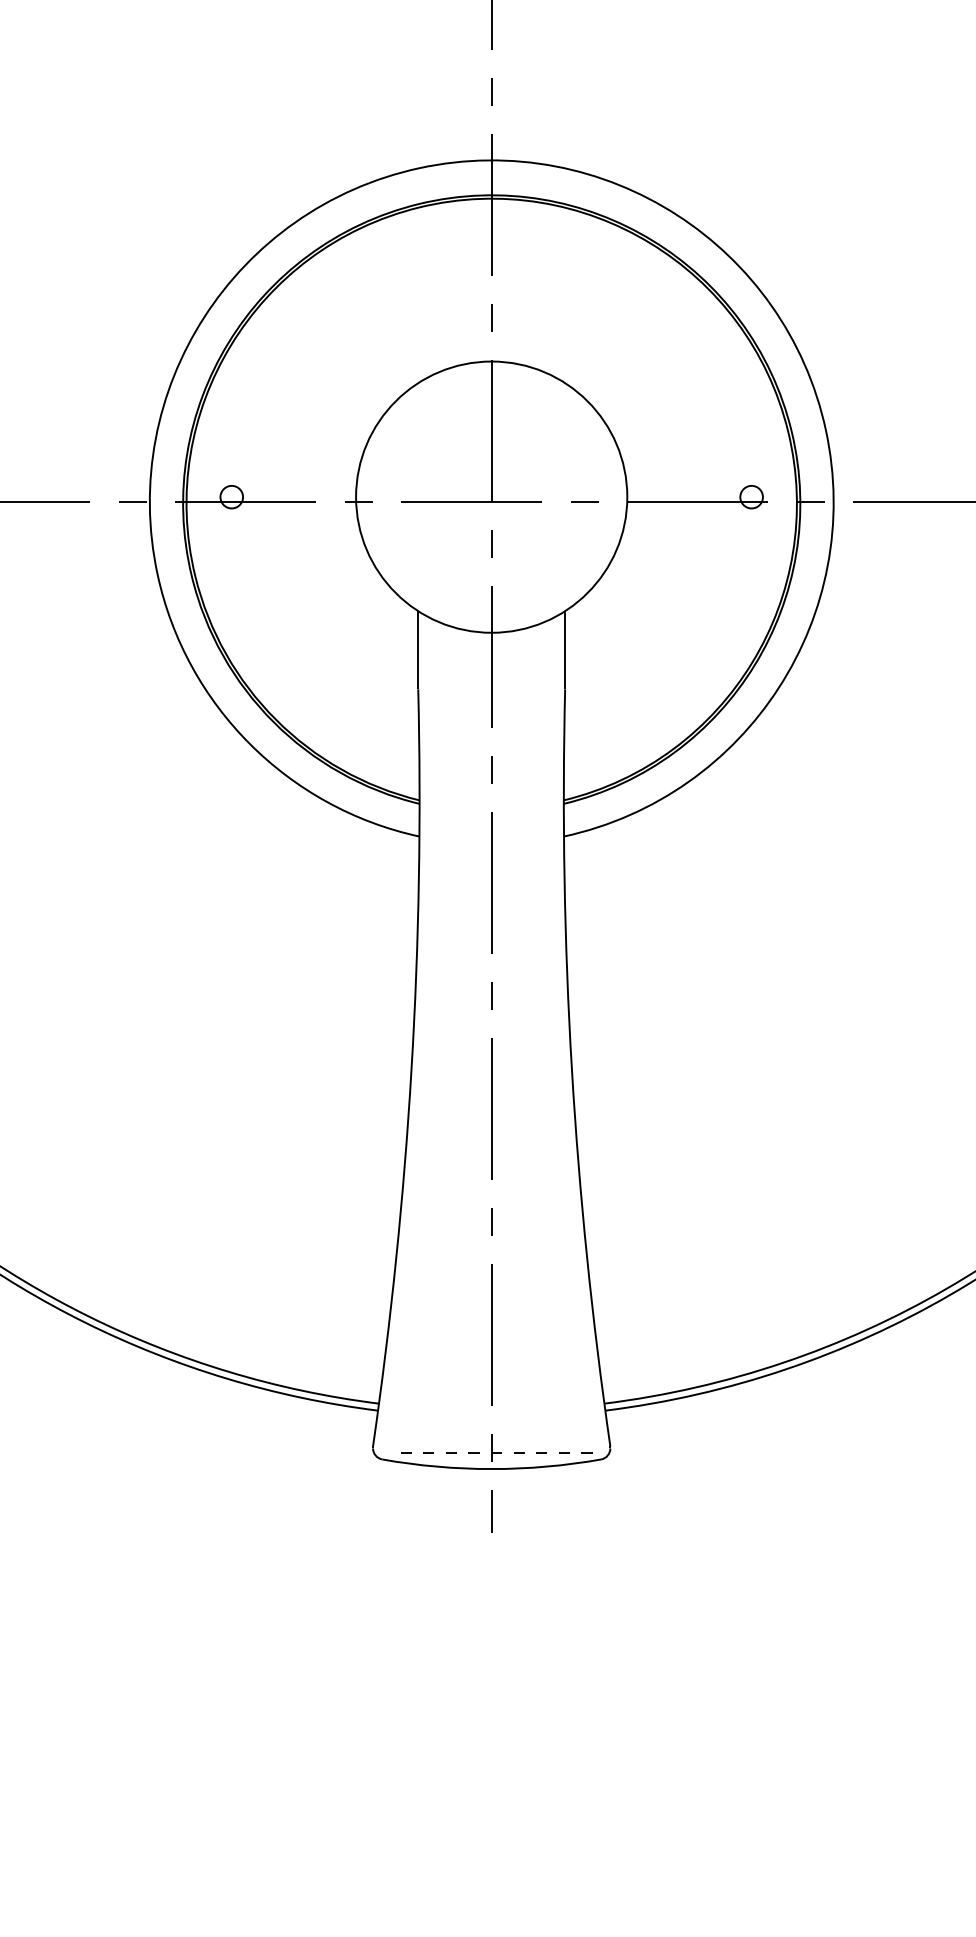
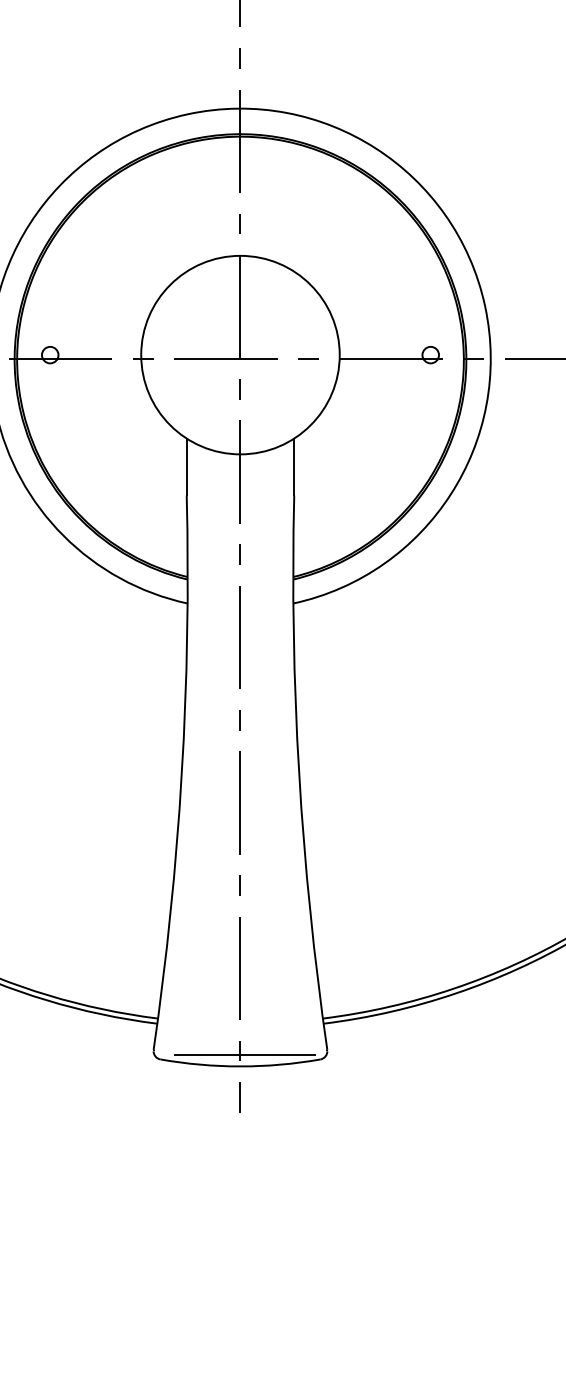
line: (498, 1453) -> (245, 1055), dashed -> solid

